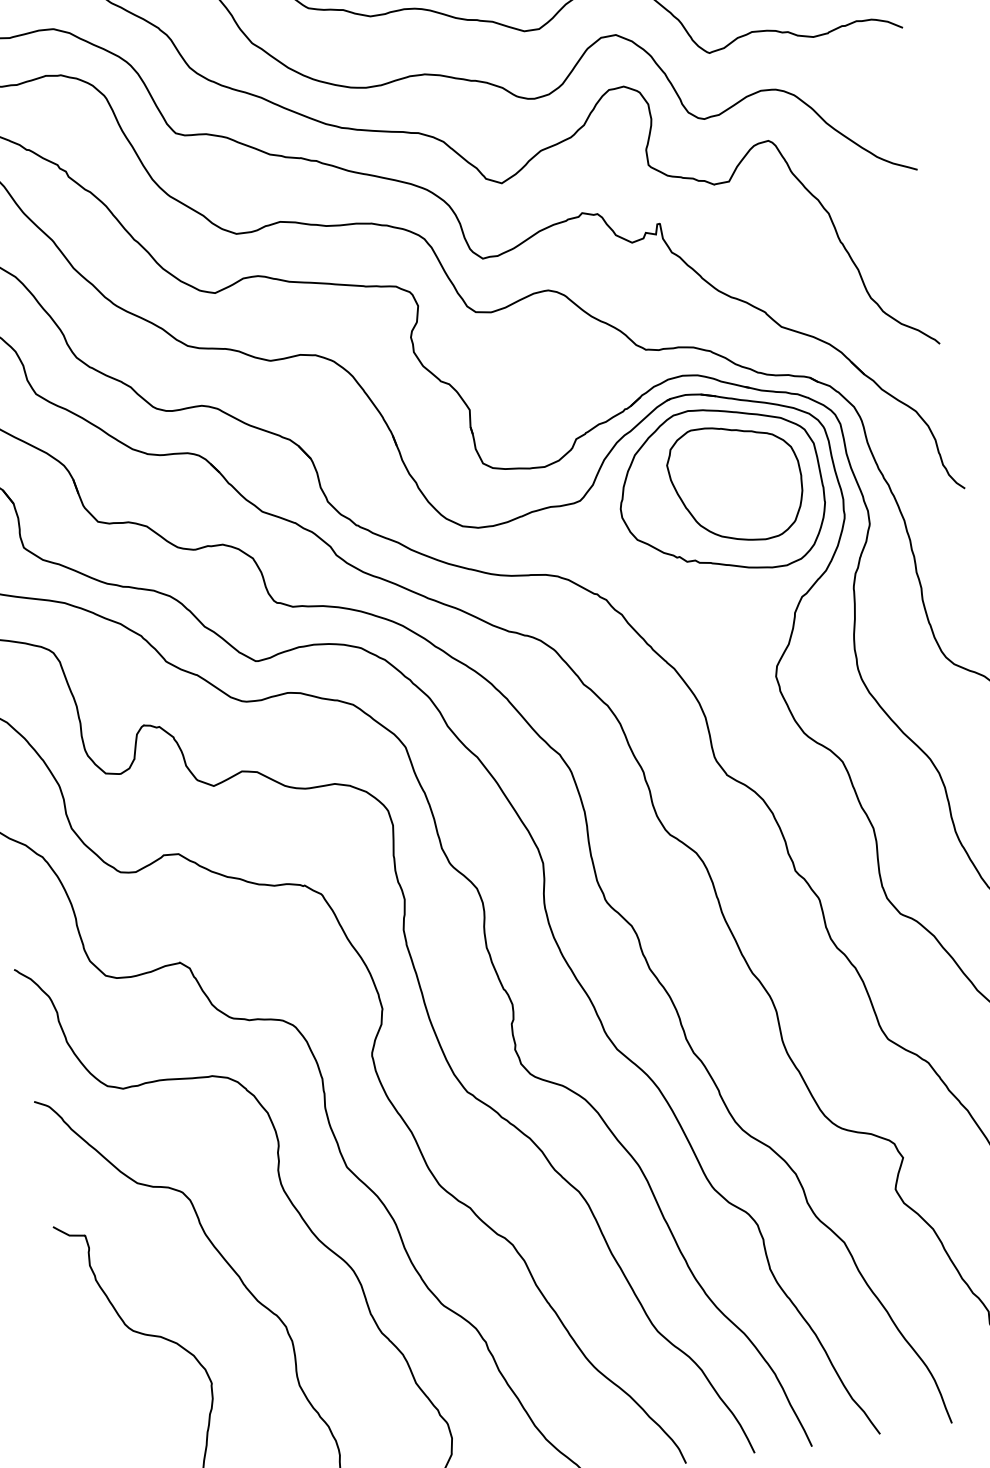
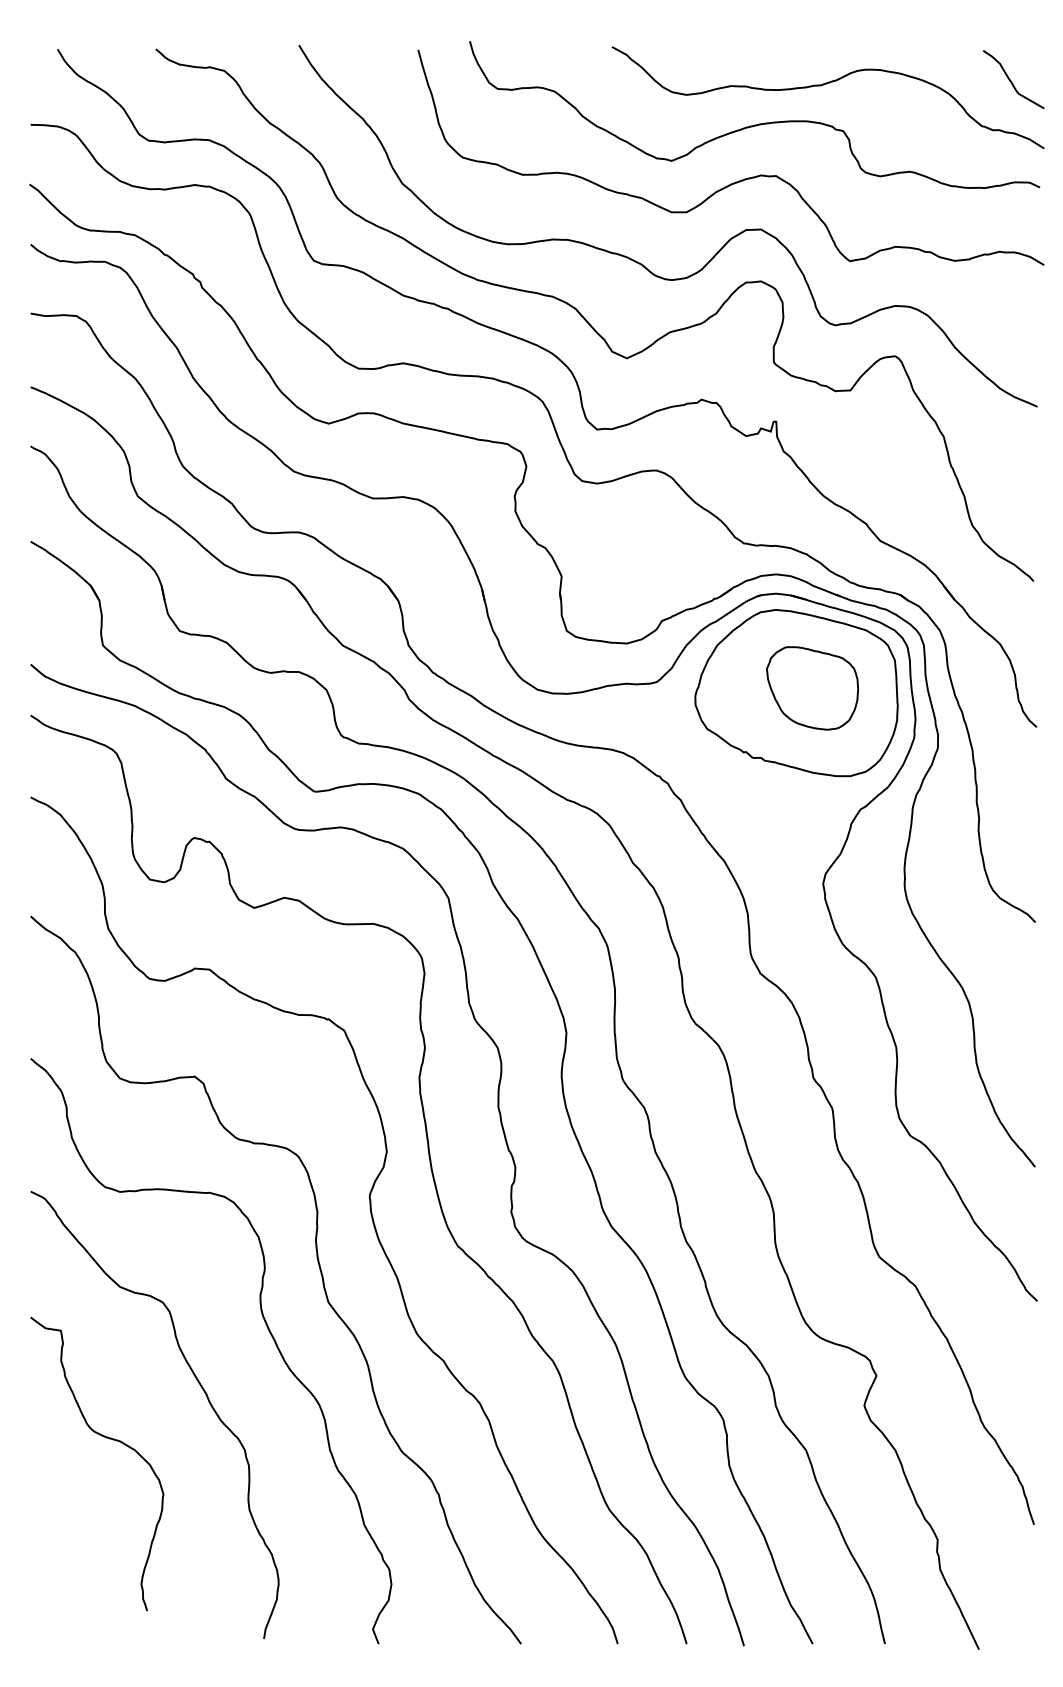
part: (736, 483) -> (812, 688), size x0.7

